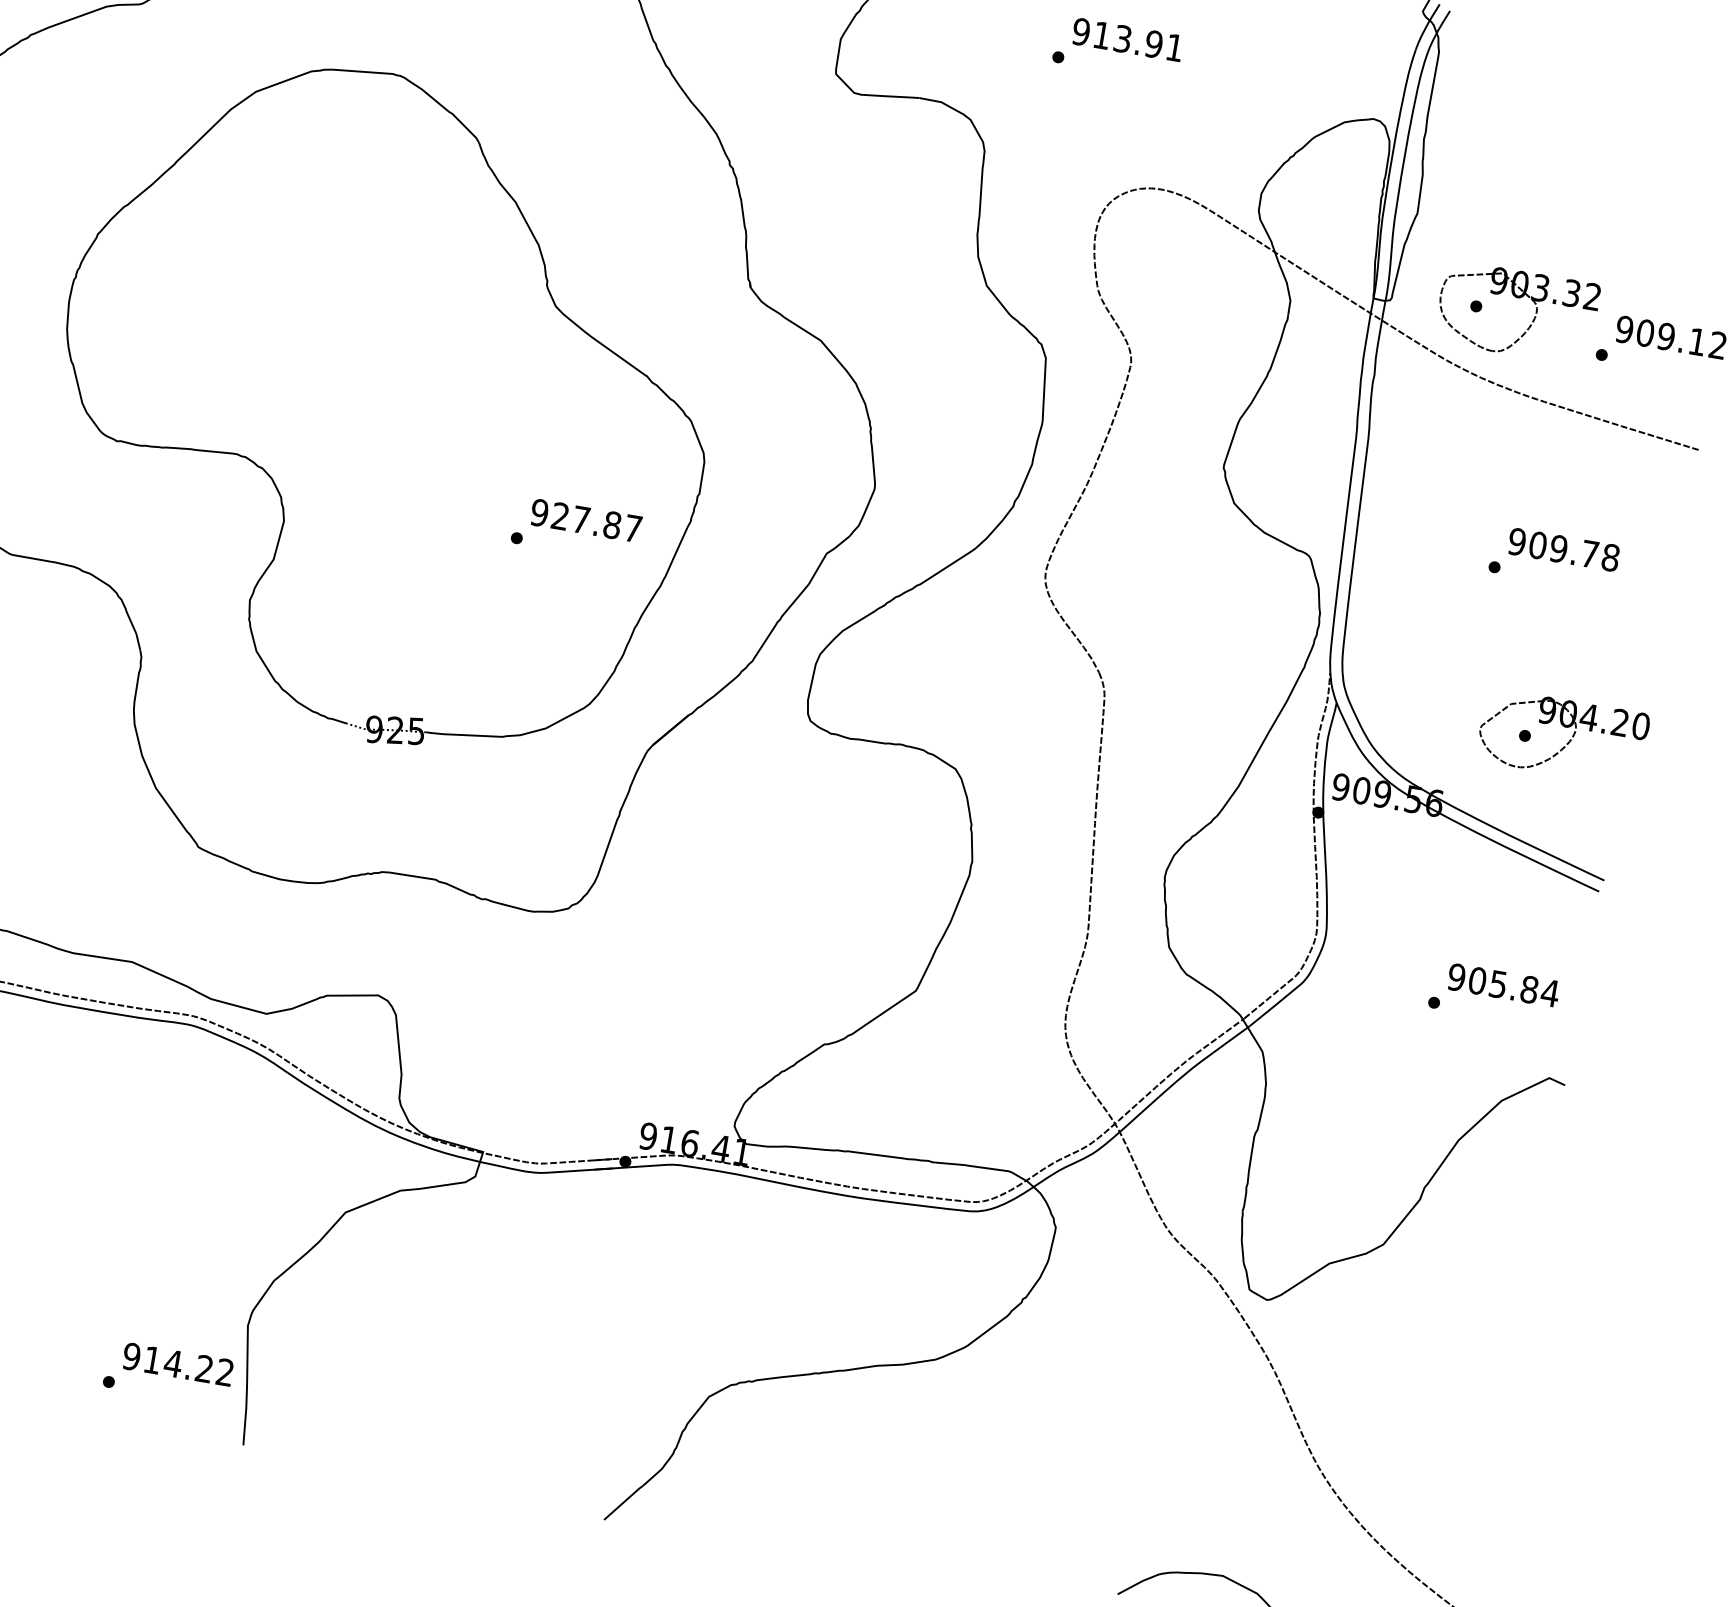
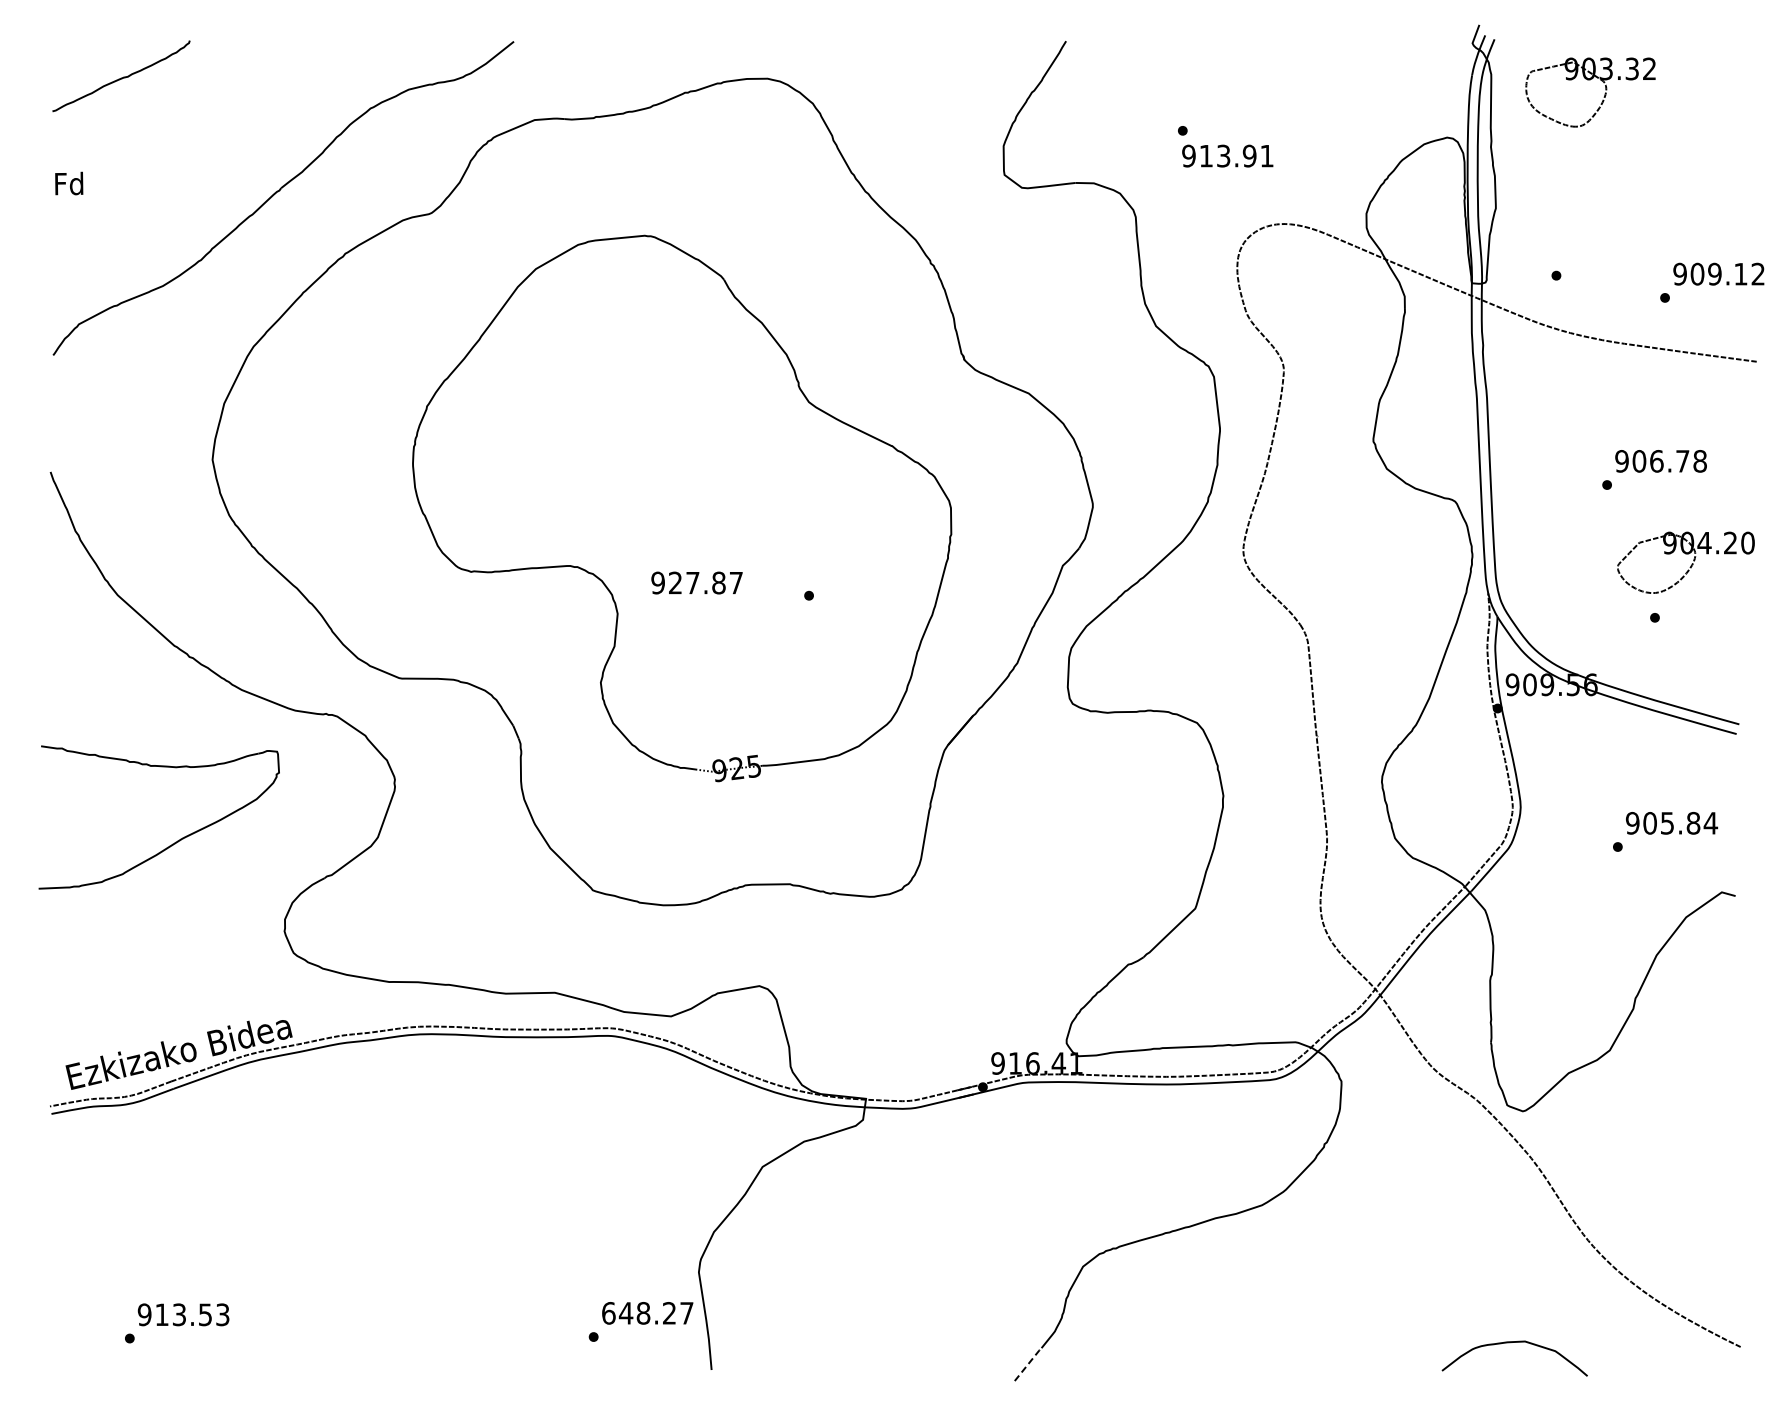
text: (1127, 39) -> (1227, 155), moved
part: (1519, 298) -> (1590, 80), moved
text: (585, 520) -> (696, 582), moved
text: (1558, 549) -> (1656, 461), 909.78 -> 906.78
part: (1562, 736) -> (1685, 562), moved
text: (178, 1364) -> (647, 1313), 914.22 -> 648.27
line: (624, 1501) -> (1028, 1363), solid -> dashed

